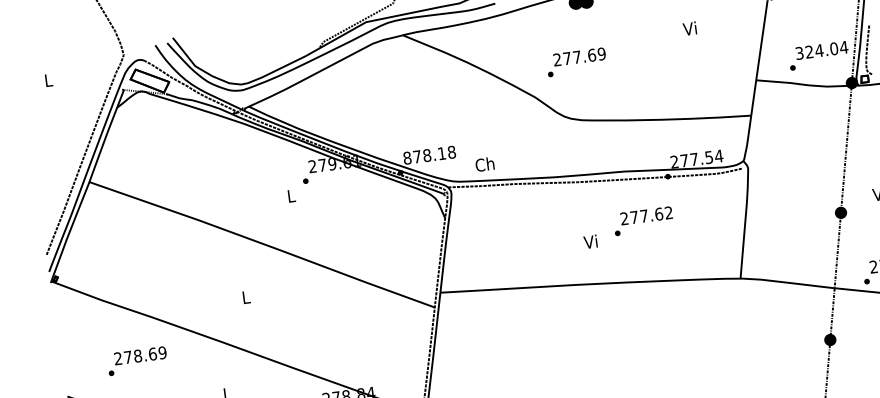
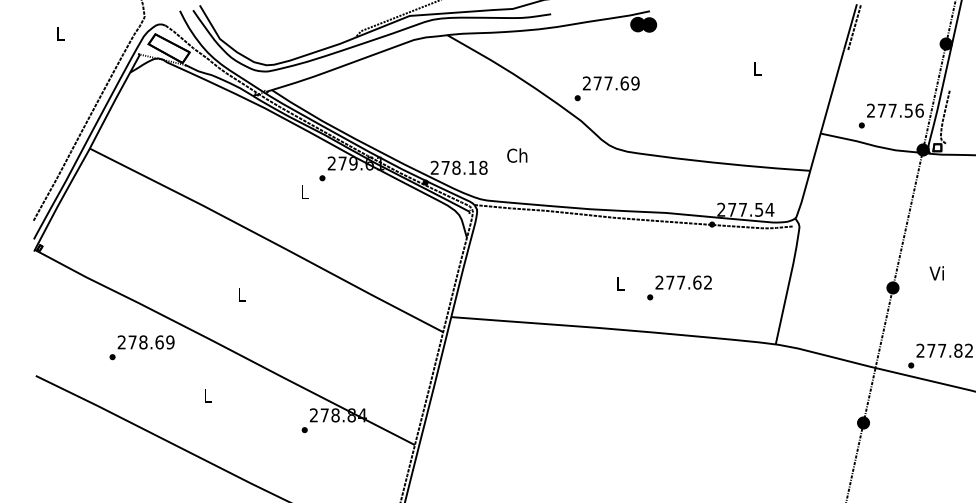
text: (689, 28) -> (756, 68), Vi -> L
text: (821, 50) -> (895, 110), 324.04 -> 277.56
text: (575, 62) -> (606, 88), moved
text: (407, 157) -> (434, 167), 878.18 -> 278.18
text: (485, 164) -> (517, 155), moved
text: (643, 220) -> (679, 287), moved
text: (590, 241) -> (619, 283), Vi -> L
text: (136, 360) -> (141, 347), moved

